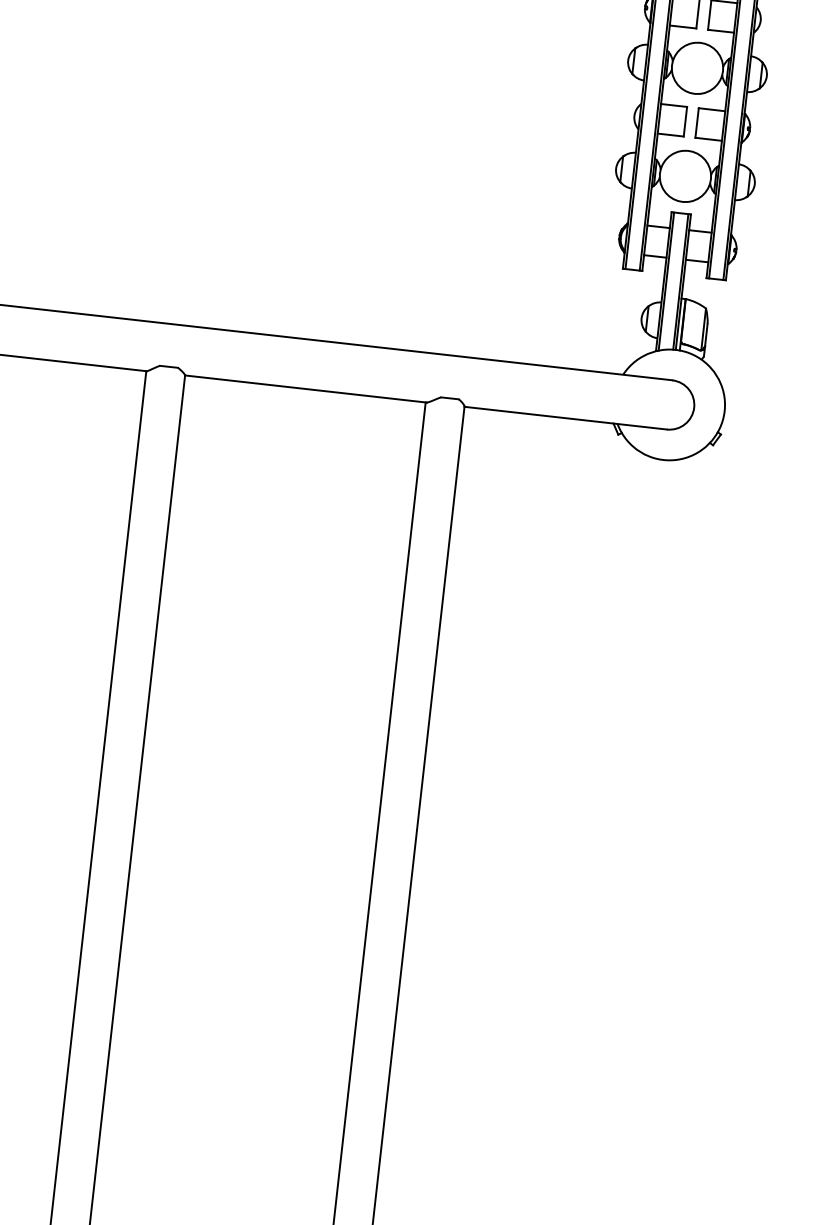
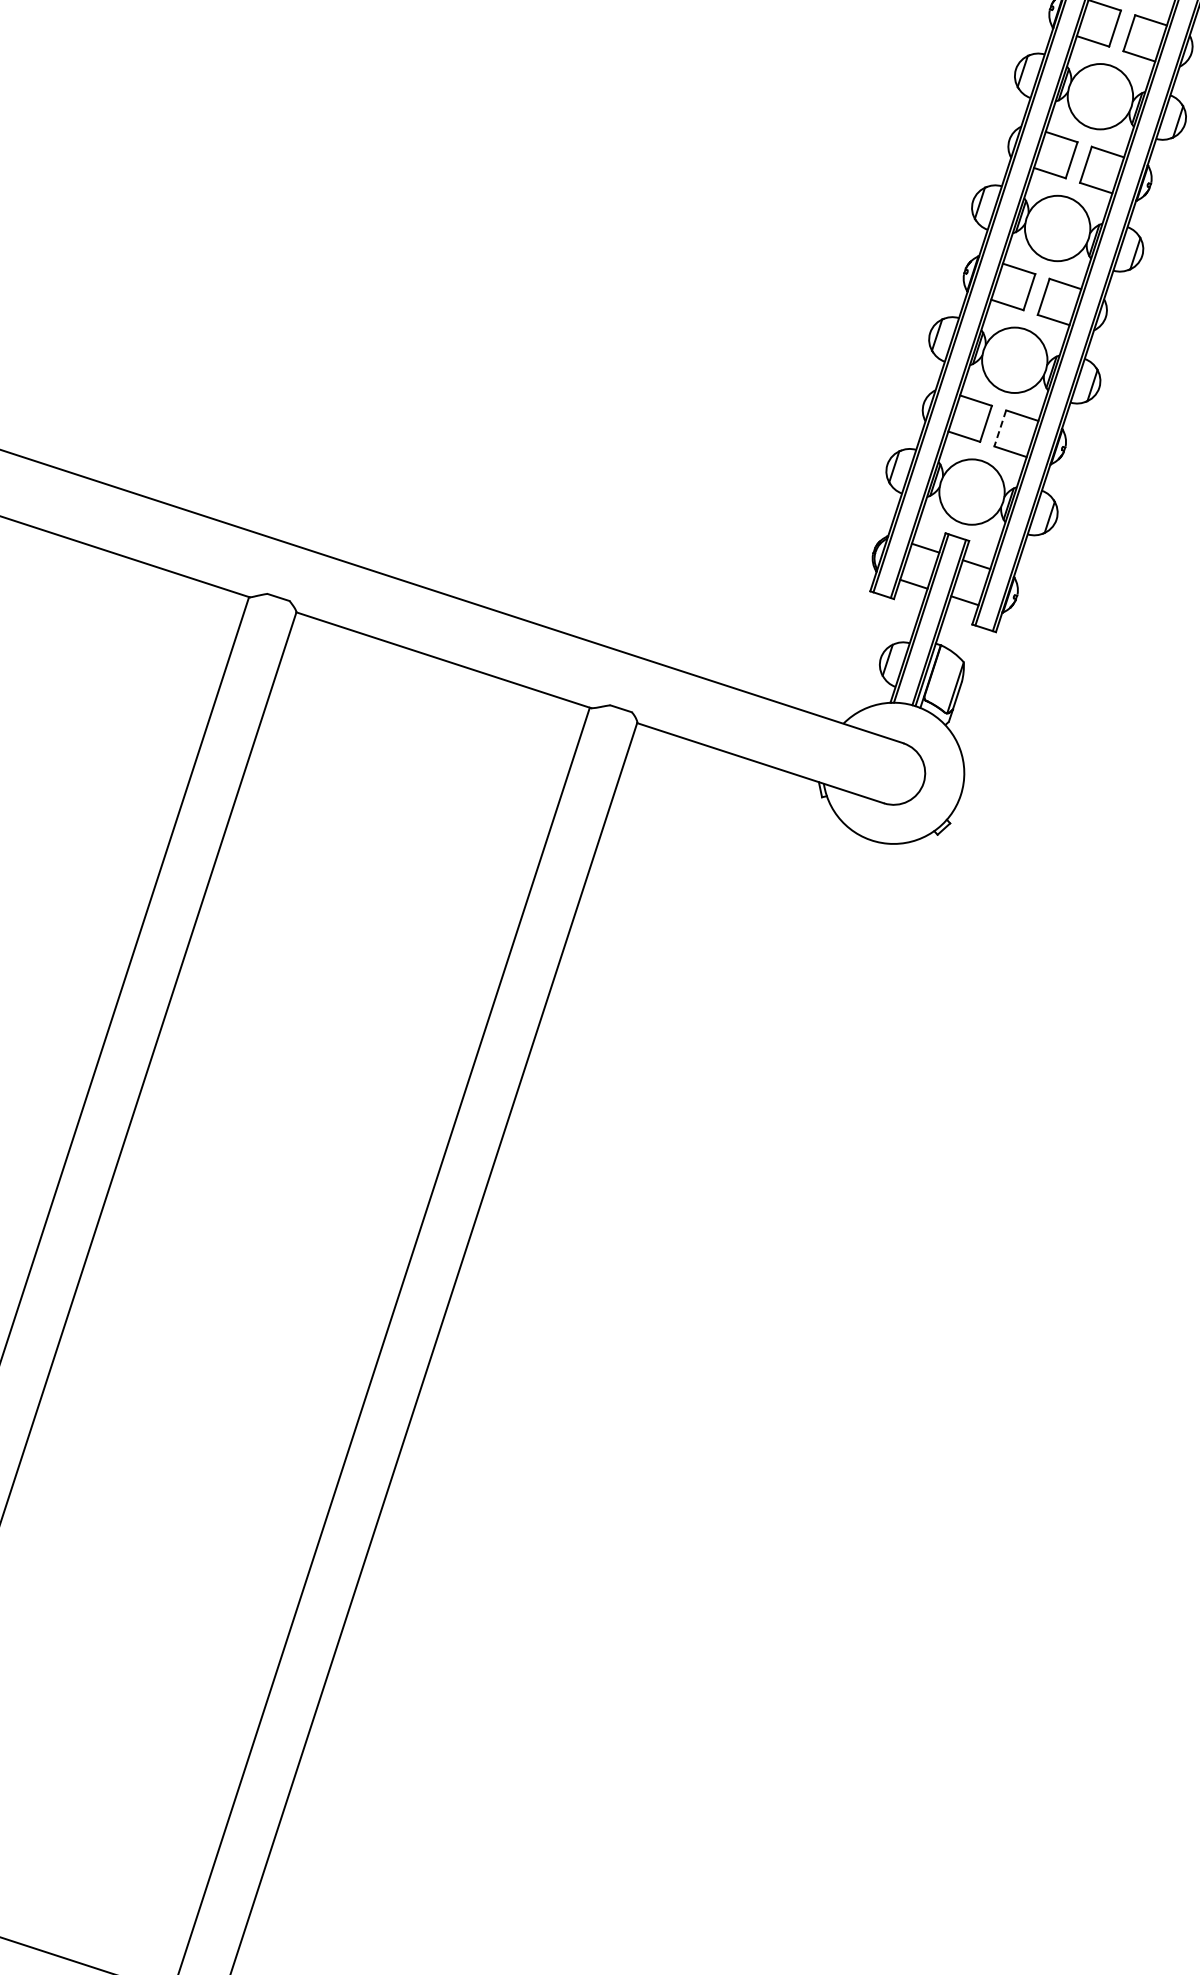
line: (697, 123) -> (1000, 428), solid -> dashed

